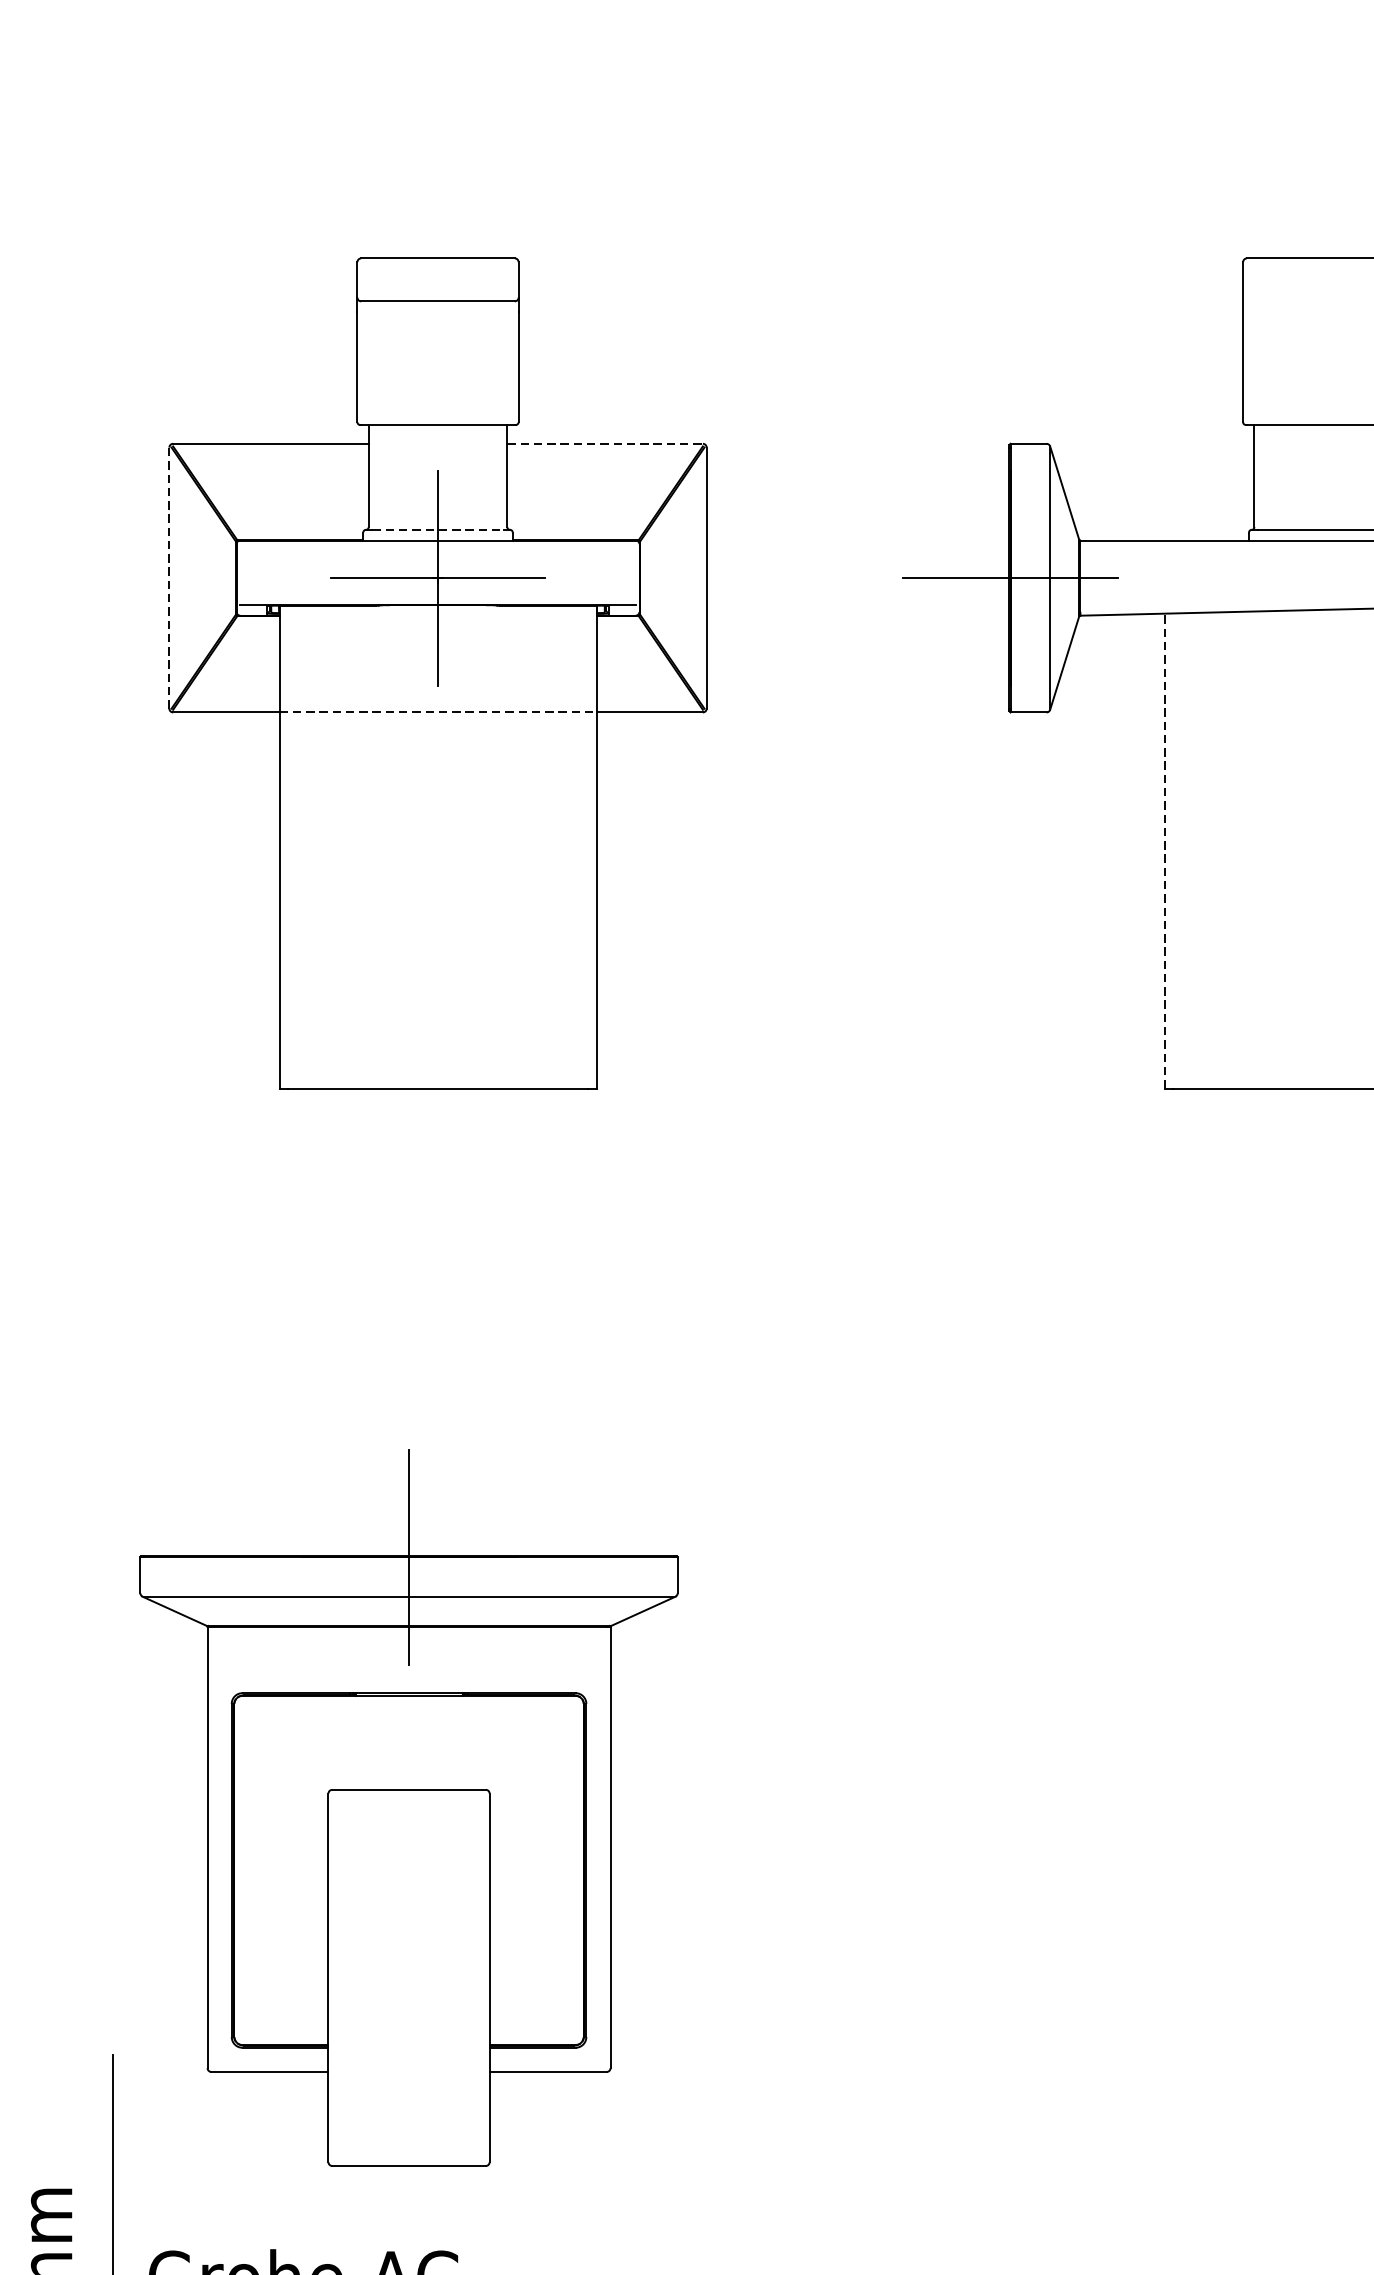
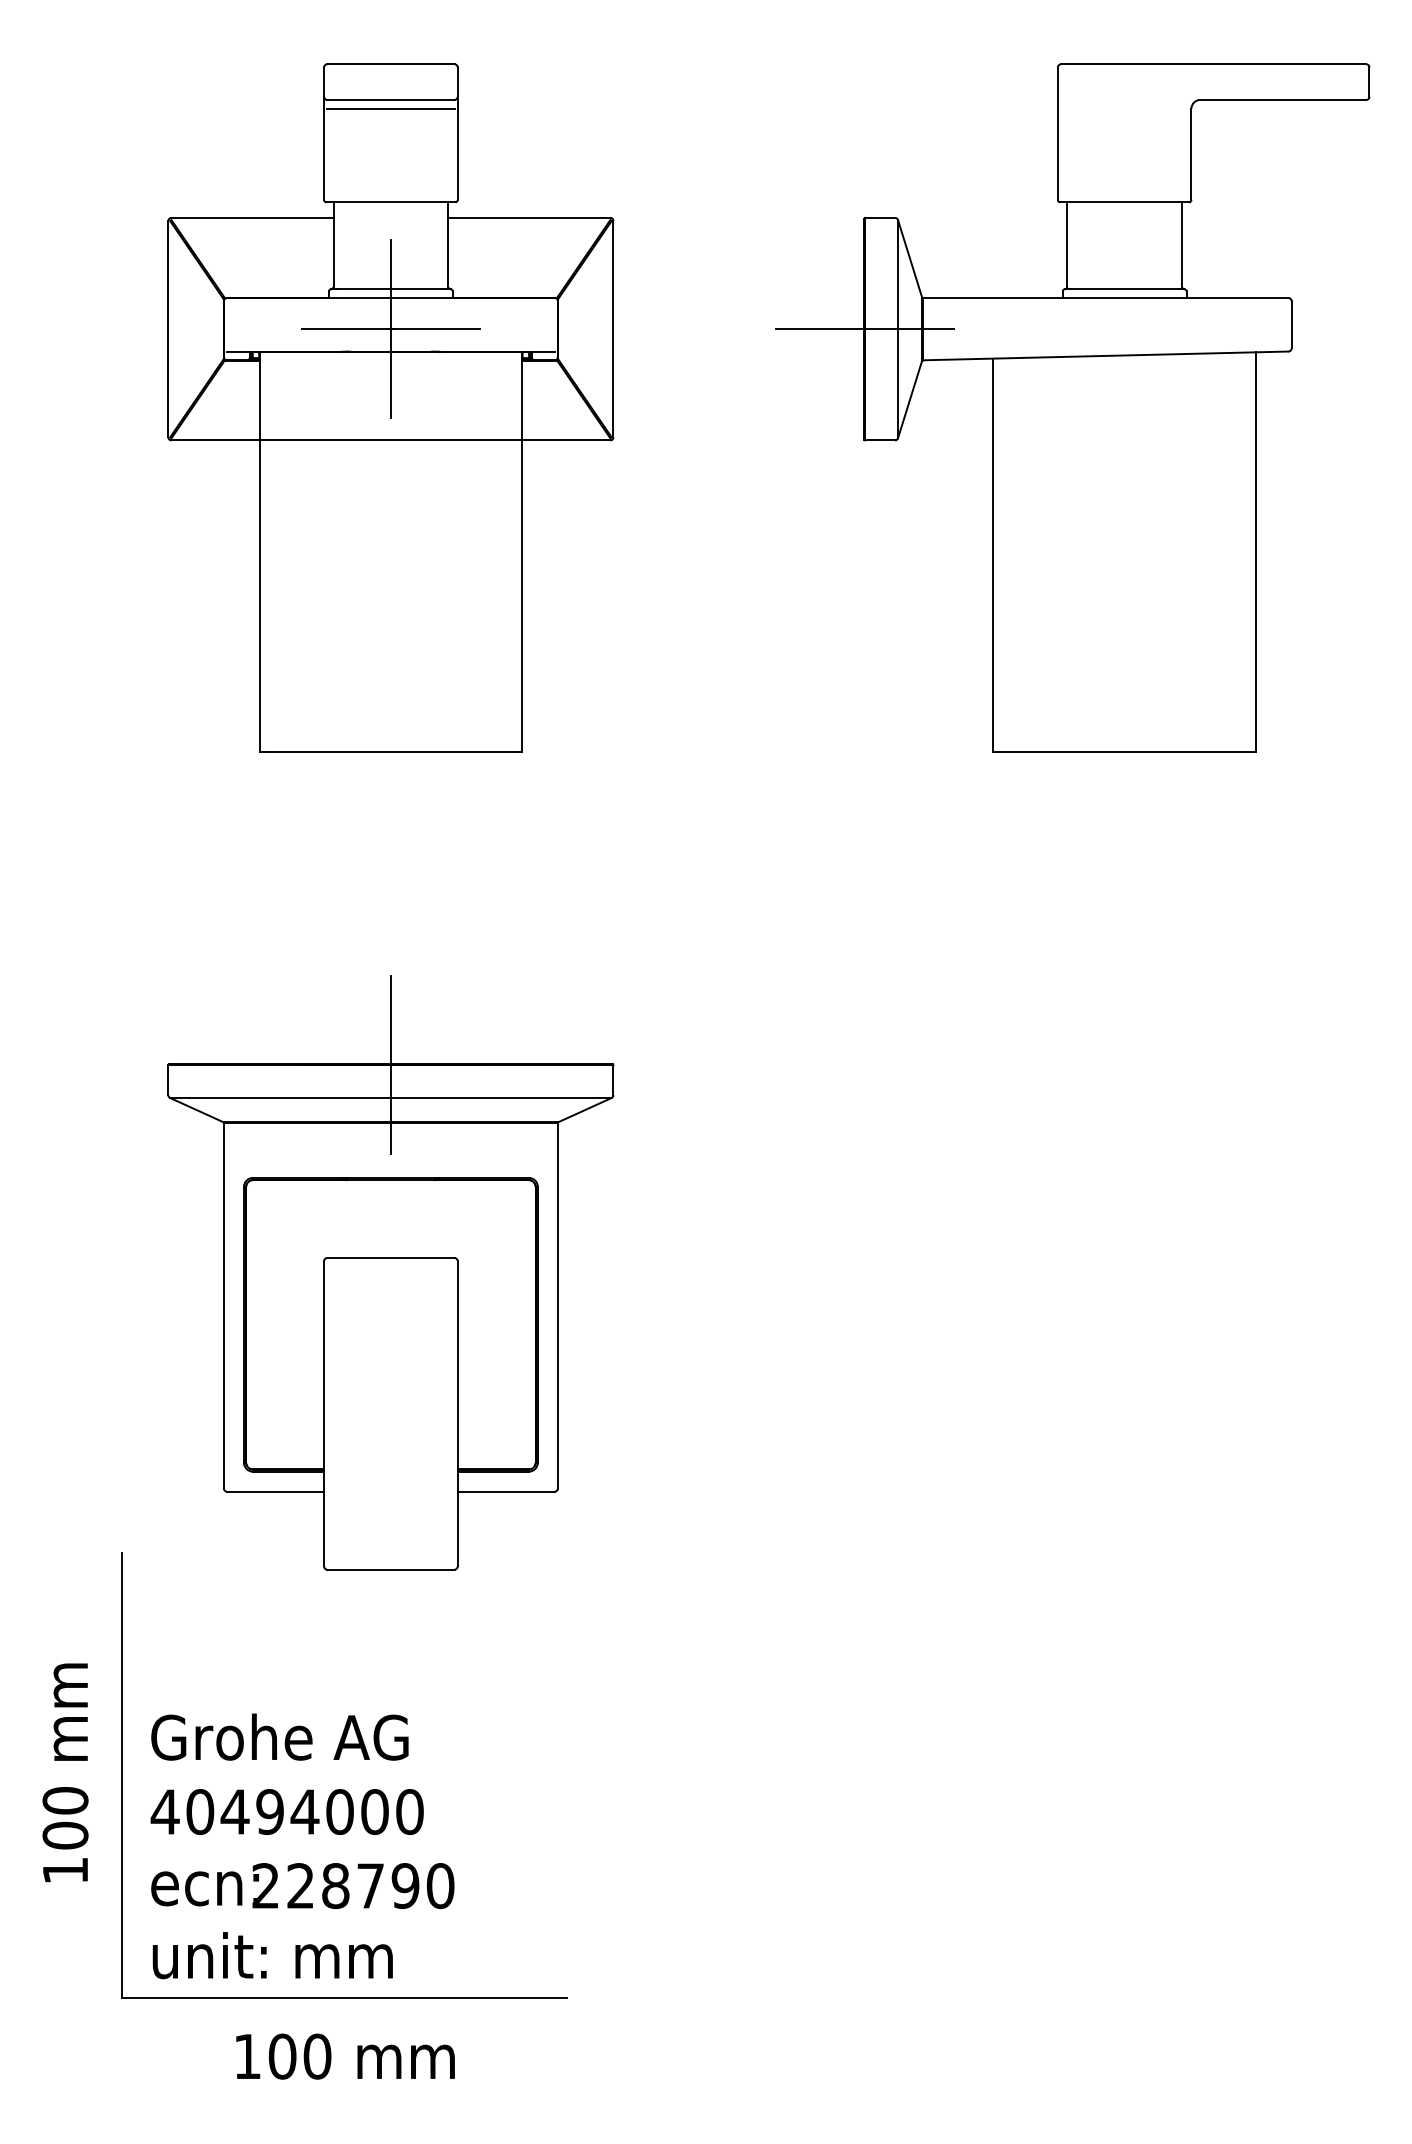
line: (437, 311) -> (390, 108), added
line: (605, 443) -> (529, 217), dashed -> solid
line: (438, 530) -> (391, 289), dashed -> solid
line: (169, 577) -> (168, 328), dashed -> solid
line: (438, 712) -> (391, 440), dashed -> solid
line: (1165, 851) -> (993, 555), dashed -> solid
part: (408, 1807) -> (390, 1272), moved

